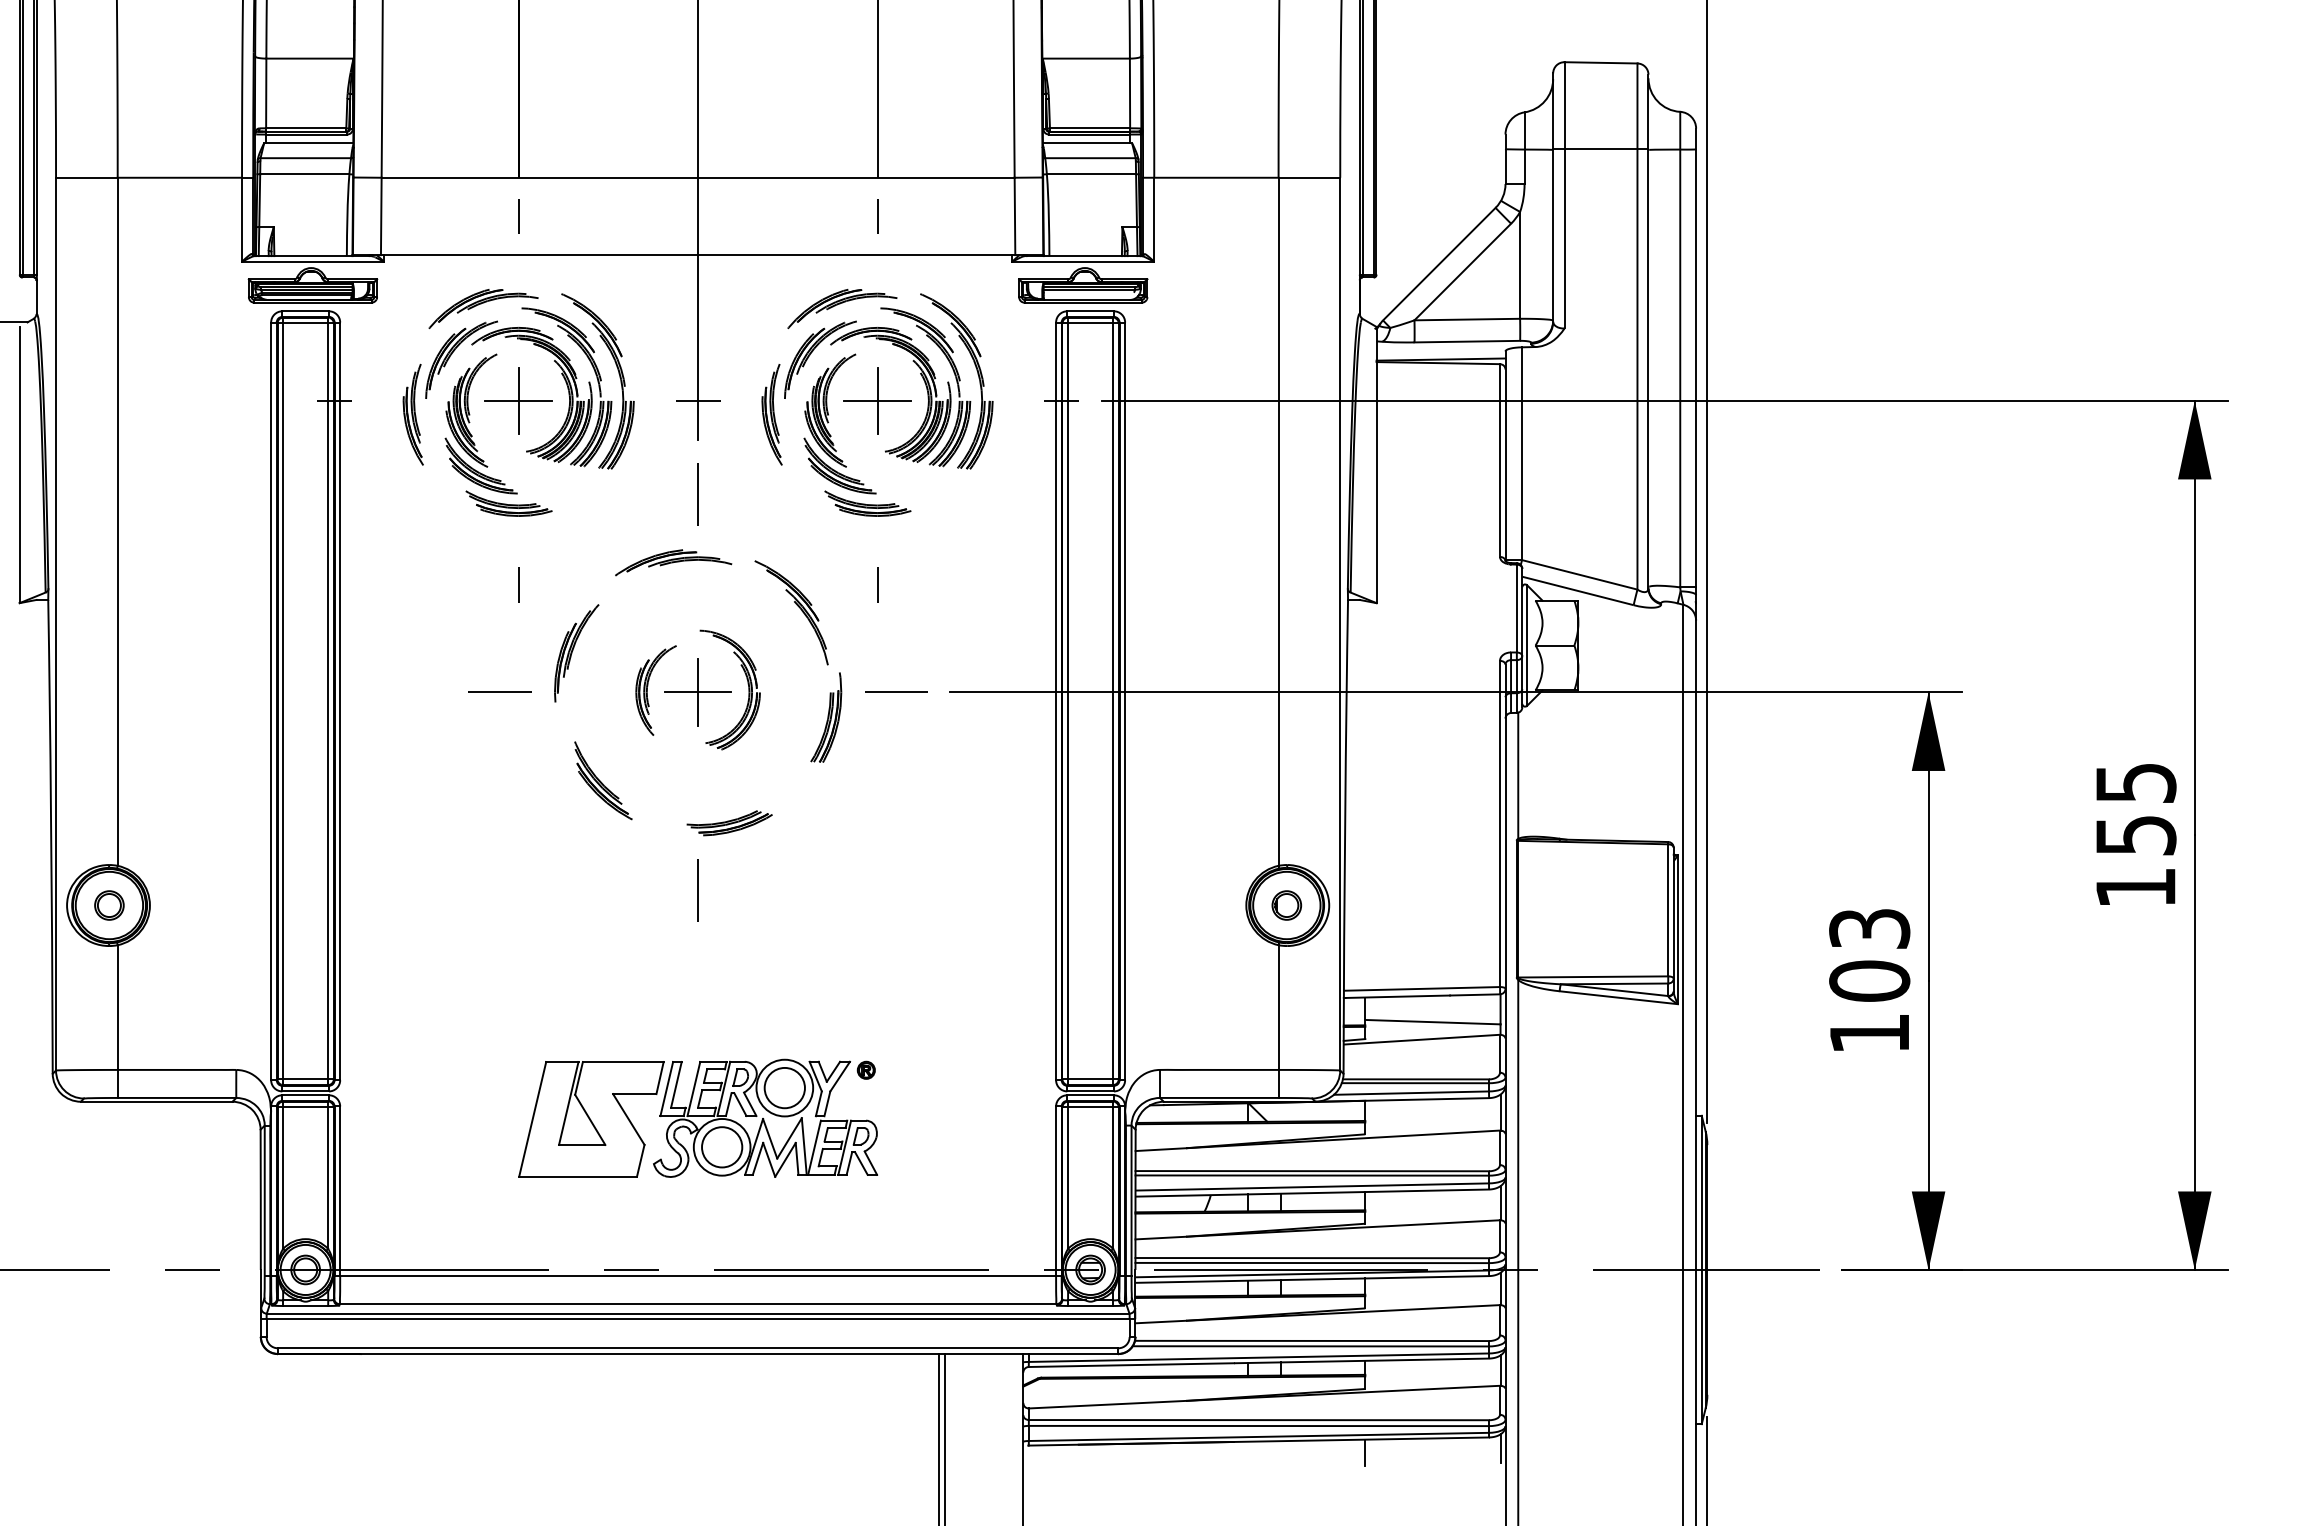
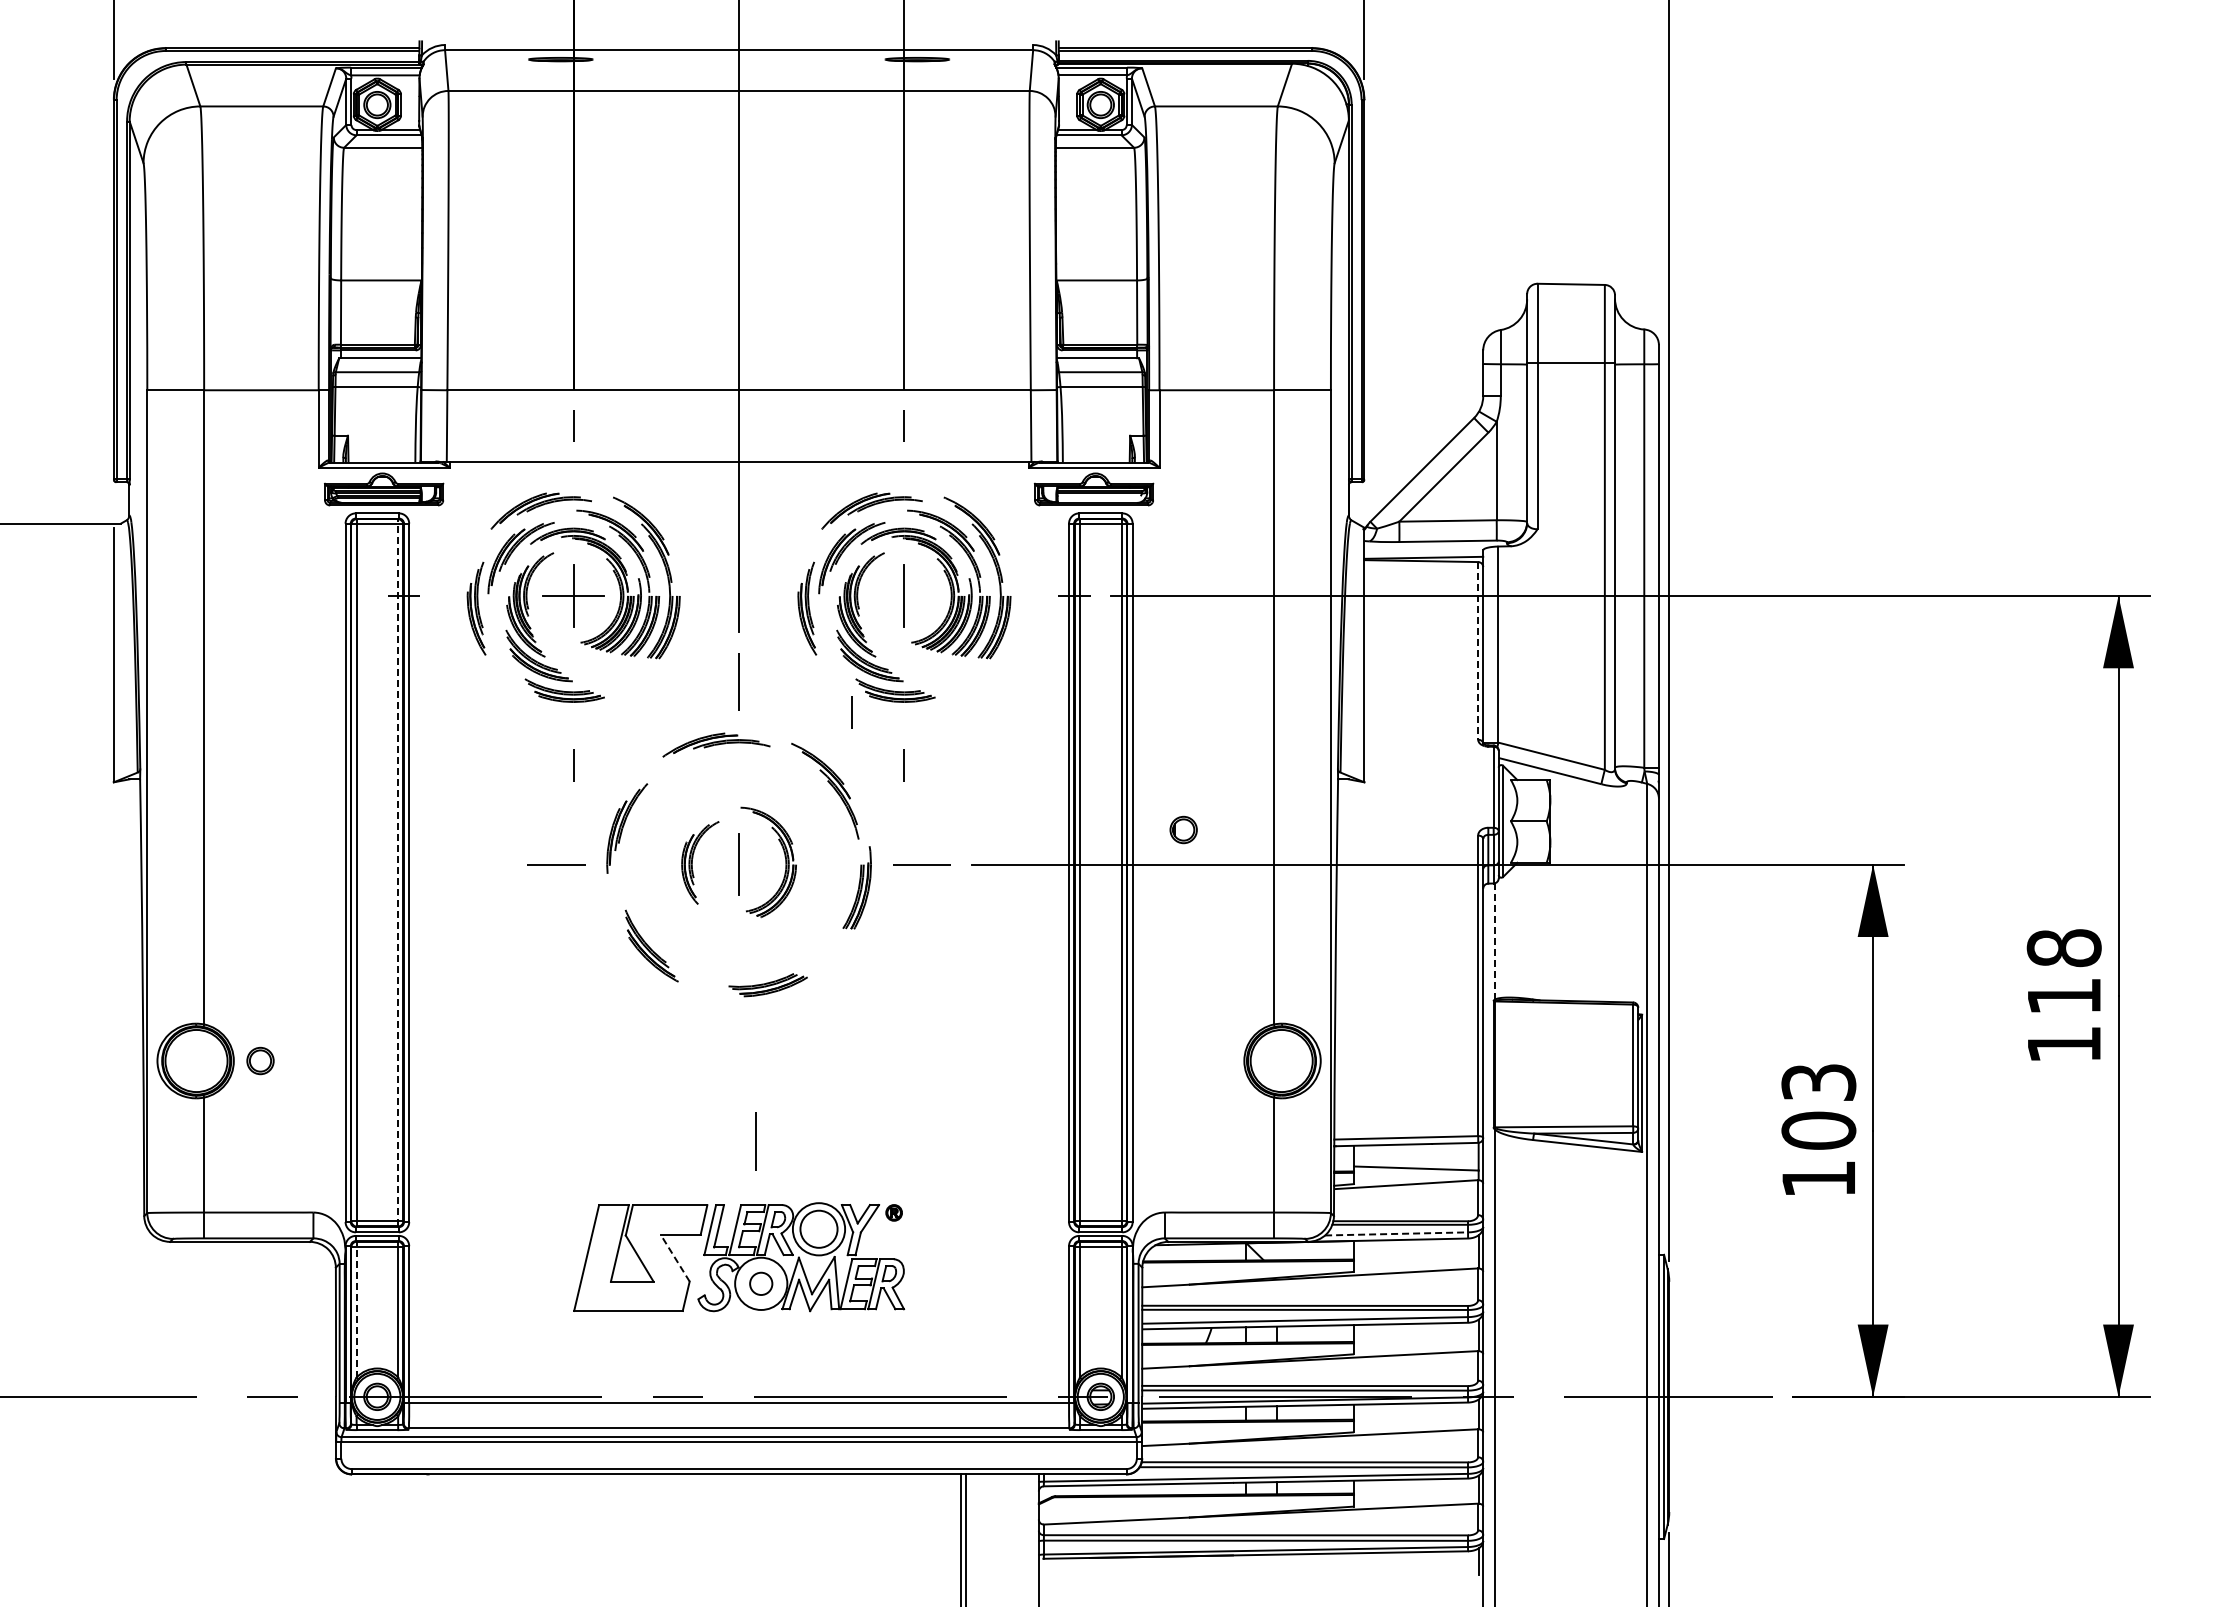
line: (697, 400) -> (738, 595), removed
line: (877, 400) -> (904, 595), removed
line: (1500, 460) -> (1478, 650), solid -> dashed
line: (820, 527) -> (851, 712), added
line: (697, 692) -> (738, 864), removed
line: (328, 700) -> (398, 872), solid -> dashed
line: (1517, 775) -> (1494, 941), solid -> dashed
text: (2135, 808) -> (2063, 971), 155 -> 118
line: (697, 890) -> (755, 1141), moved
part: (109, 904) -> (260, 1060), moved
part: (1286, 904) -> (1183, 829), moved
line: (1412, 1092) -> (1397, 1233), solid -> dashed
line: (628, 1118) -> (674, 1257), solid -> dashed
circle: (721, 1146) -> (760, 1283), size x0.6
line: (283, 1175) -> (356, 1309), solid -> dashed
line: (1365, 1452) -> (1354, 1565), removed

